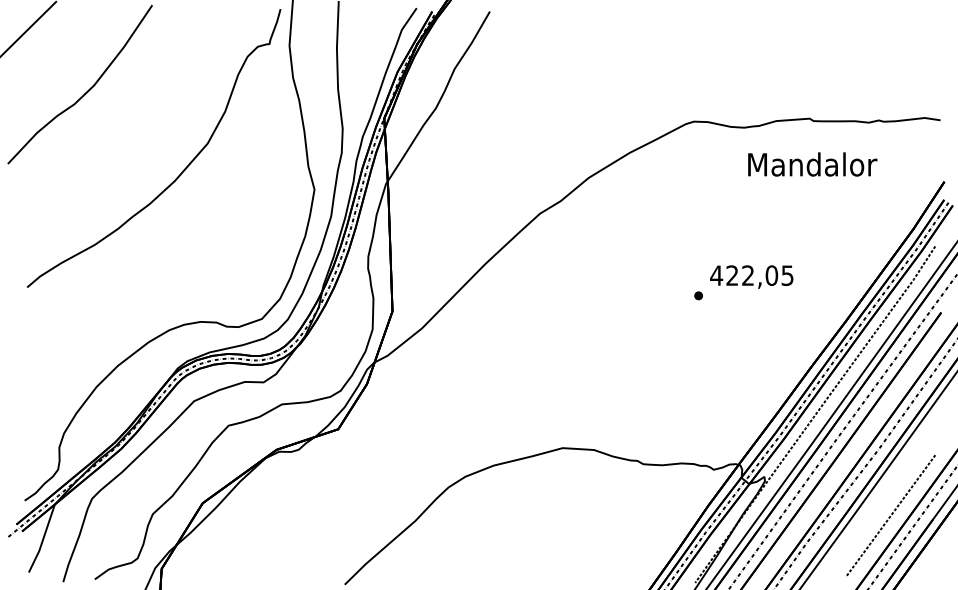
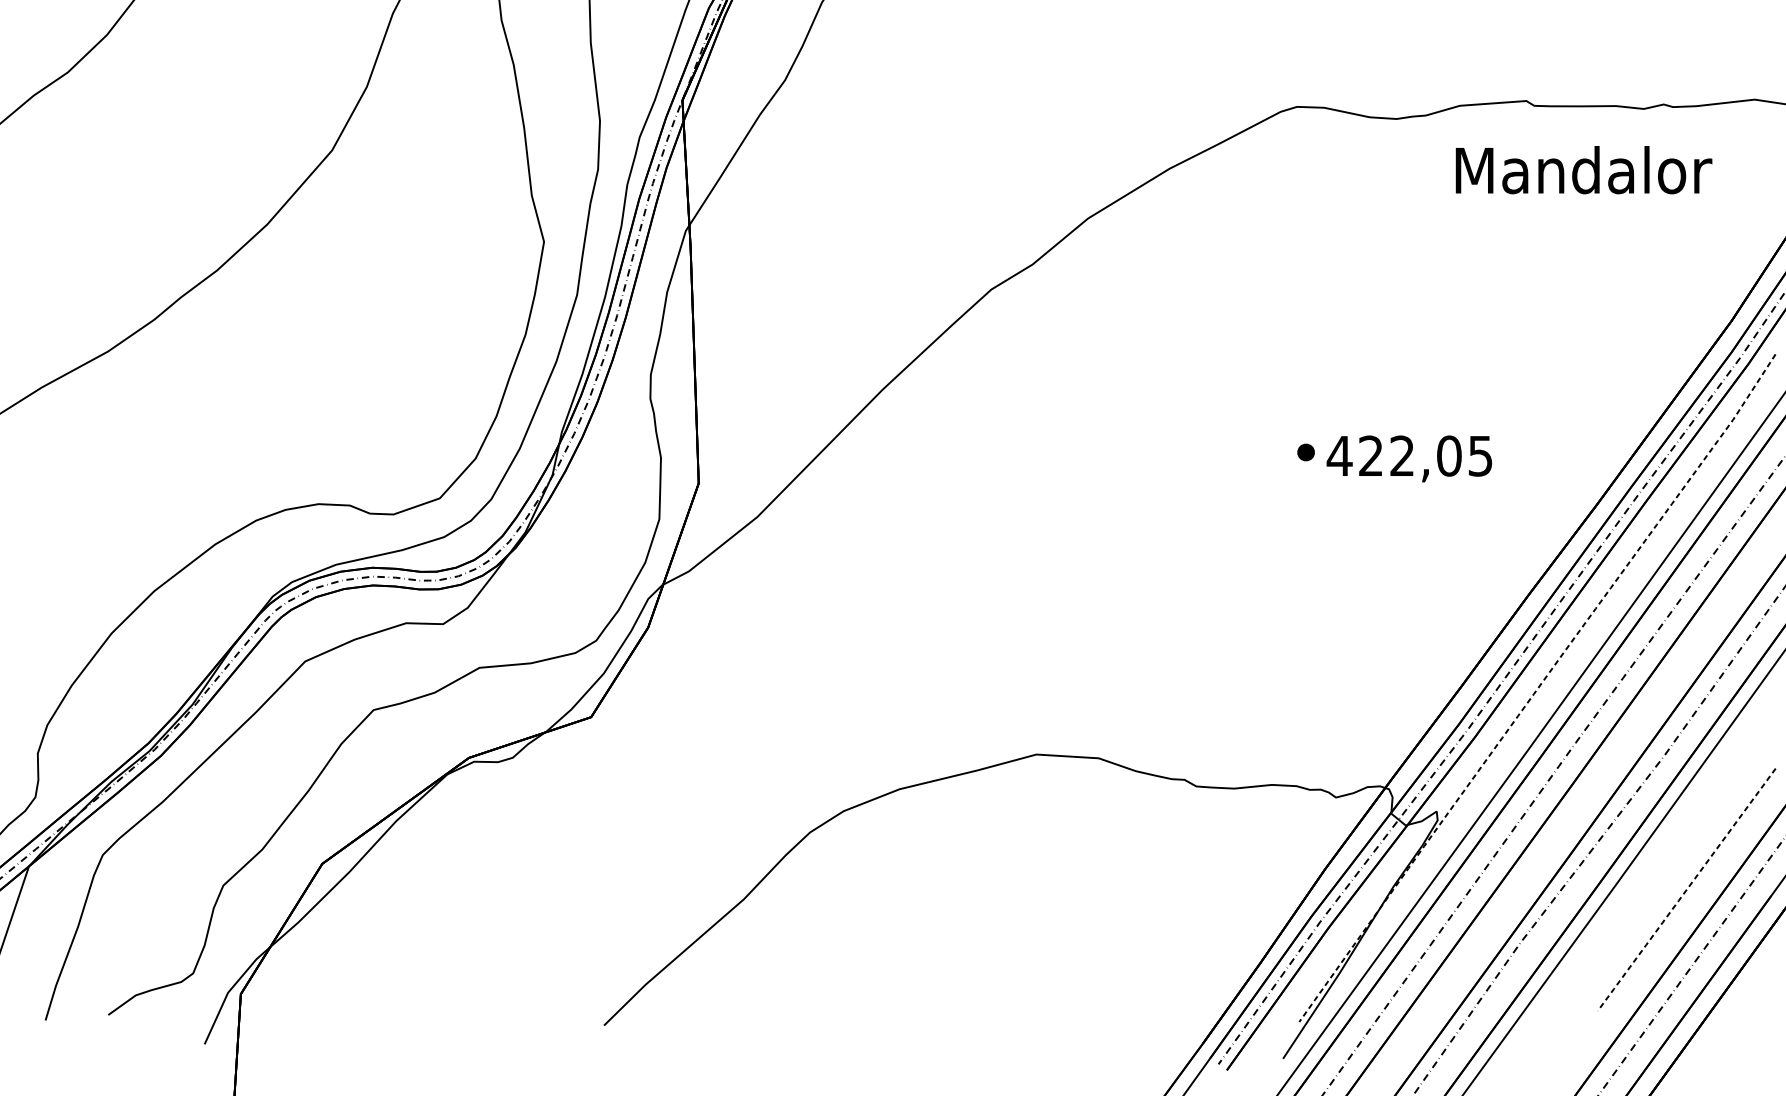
text: (812, 164) -> (1583, 170), moved
text: (751, 276) -> (1408, 457), moved

